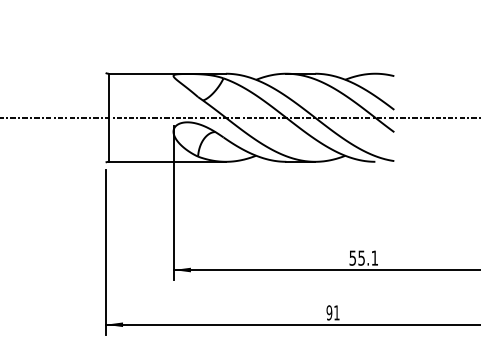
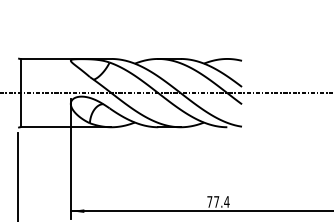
text: (363, 257) -> (218, 201), 55.1 -> 77.4

